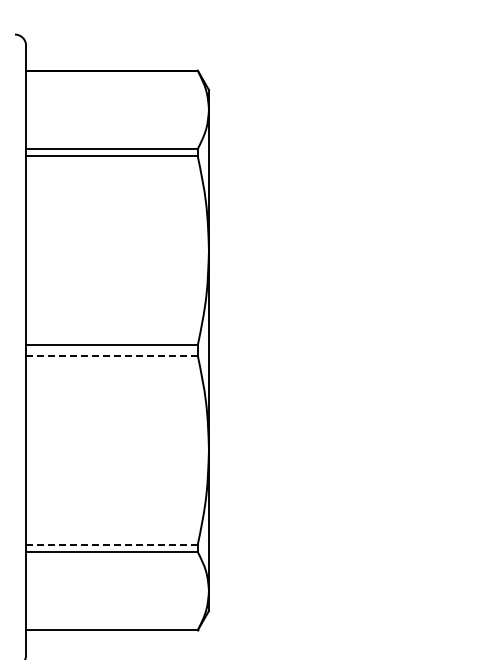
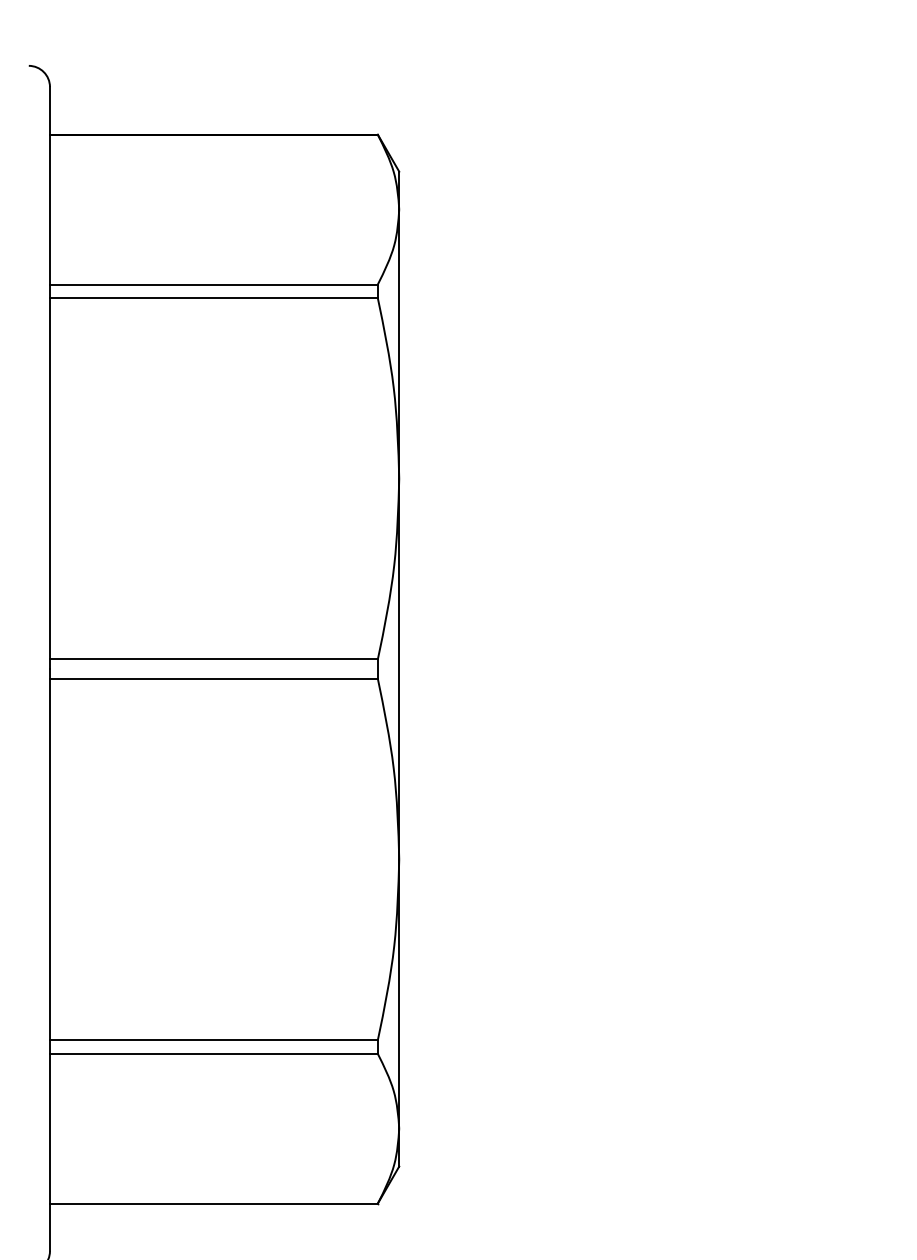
line: (111, 355) -> (213, 678), dashed -> solid
line: (111, 544) -> (213, 1039), dashed -> solid

